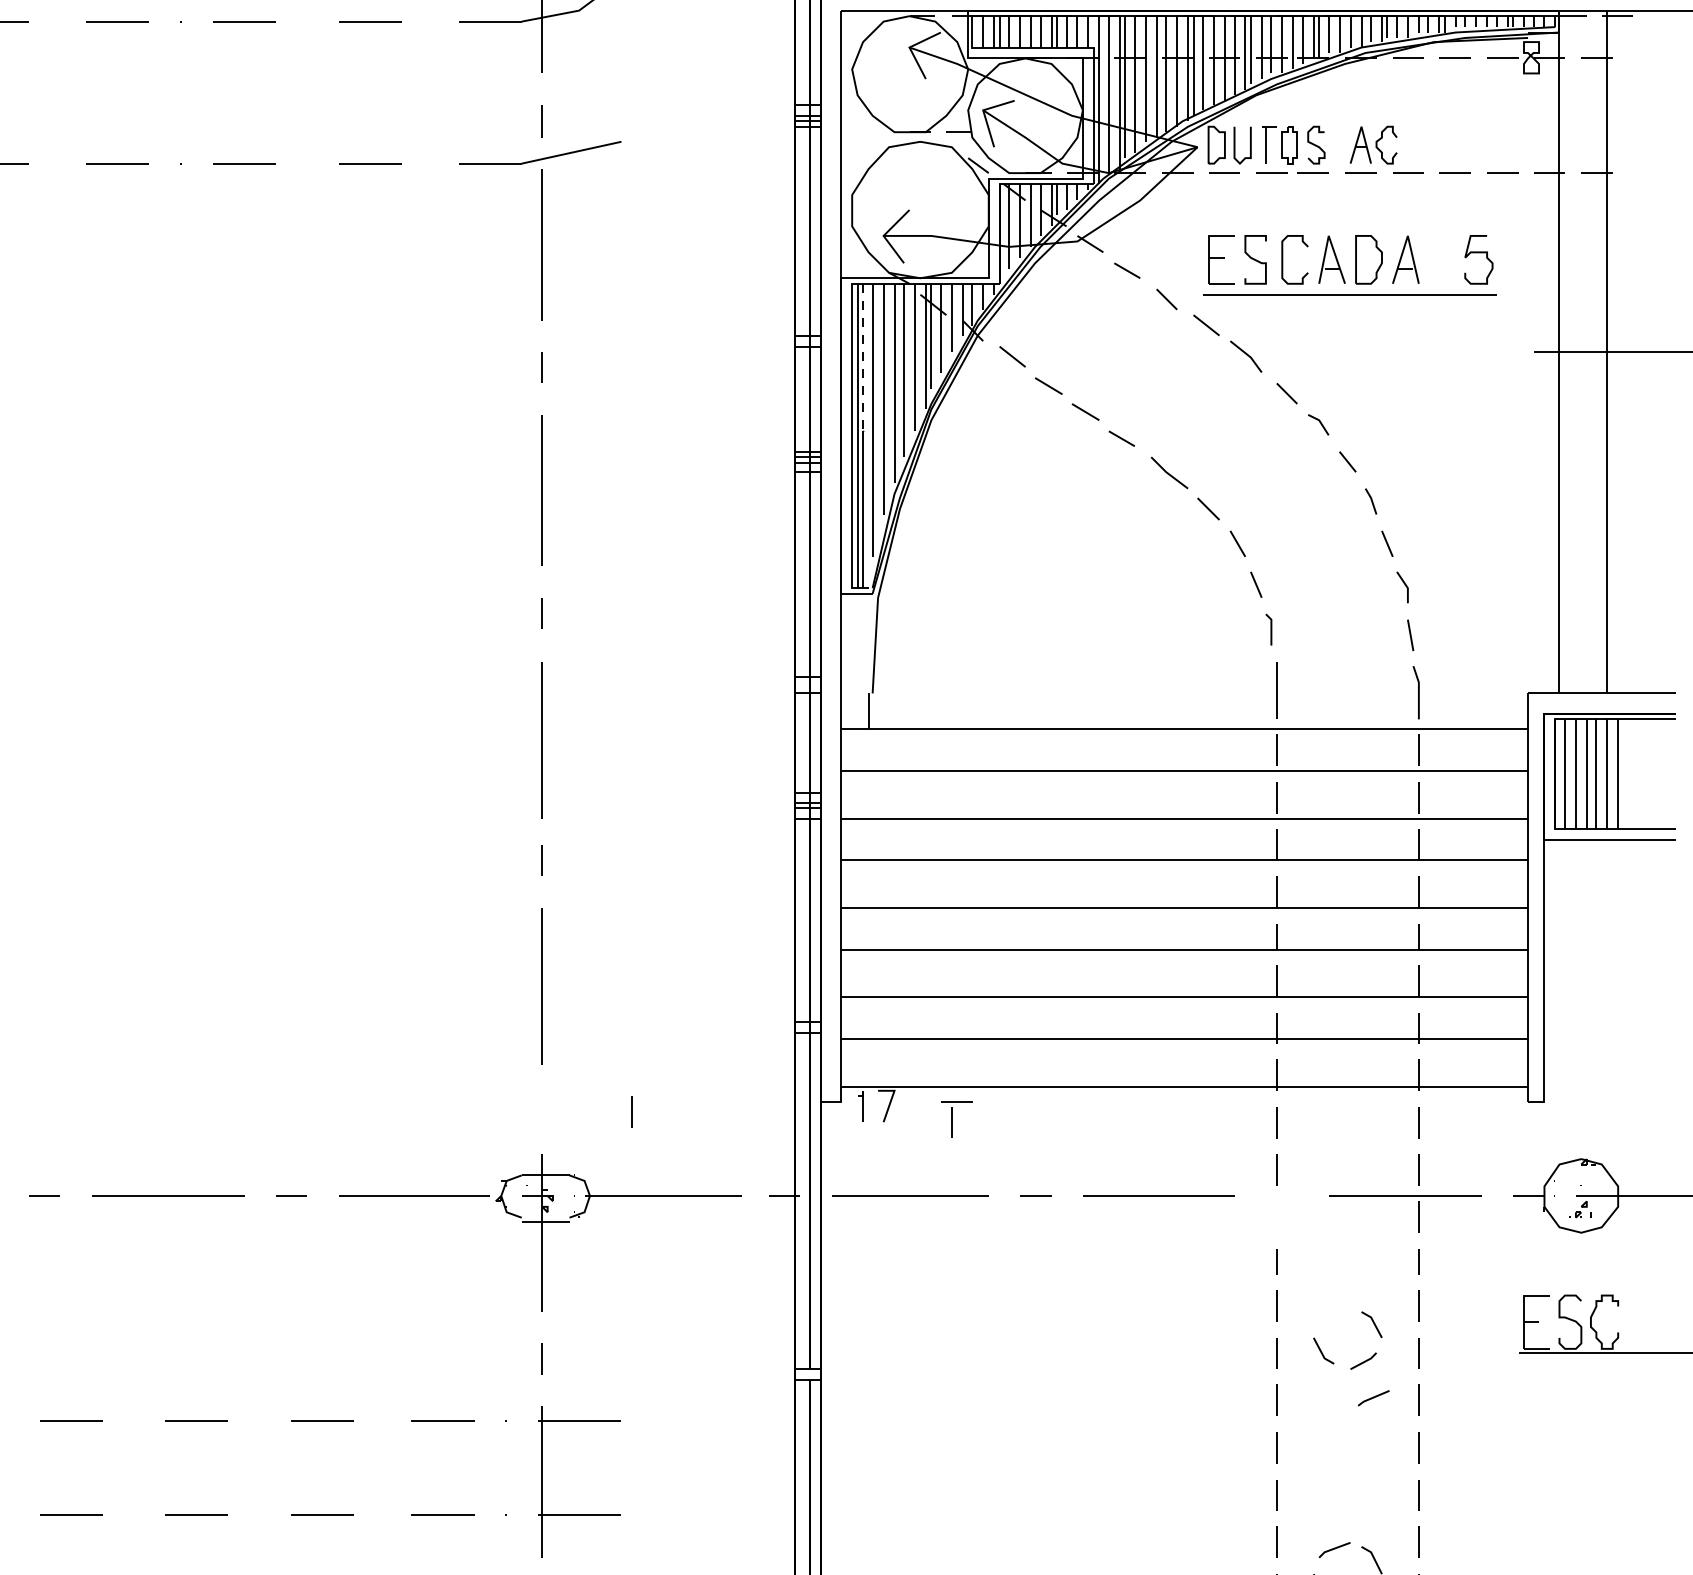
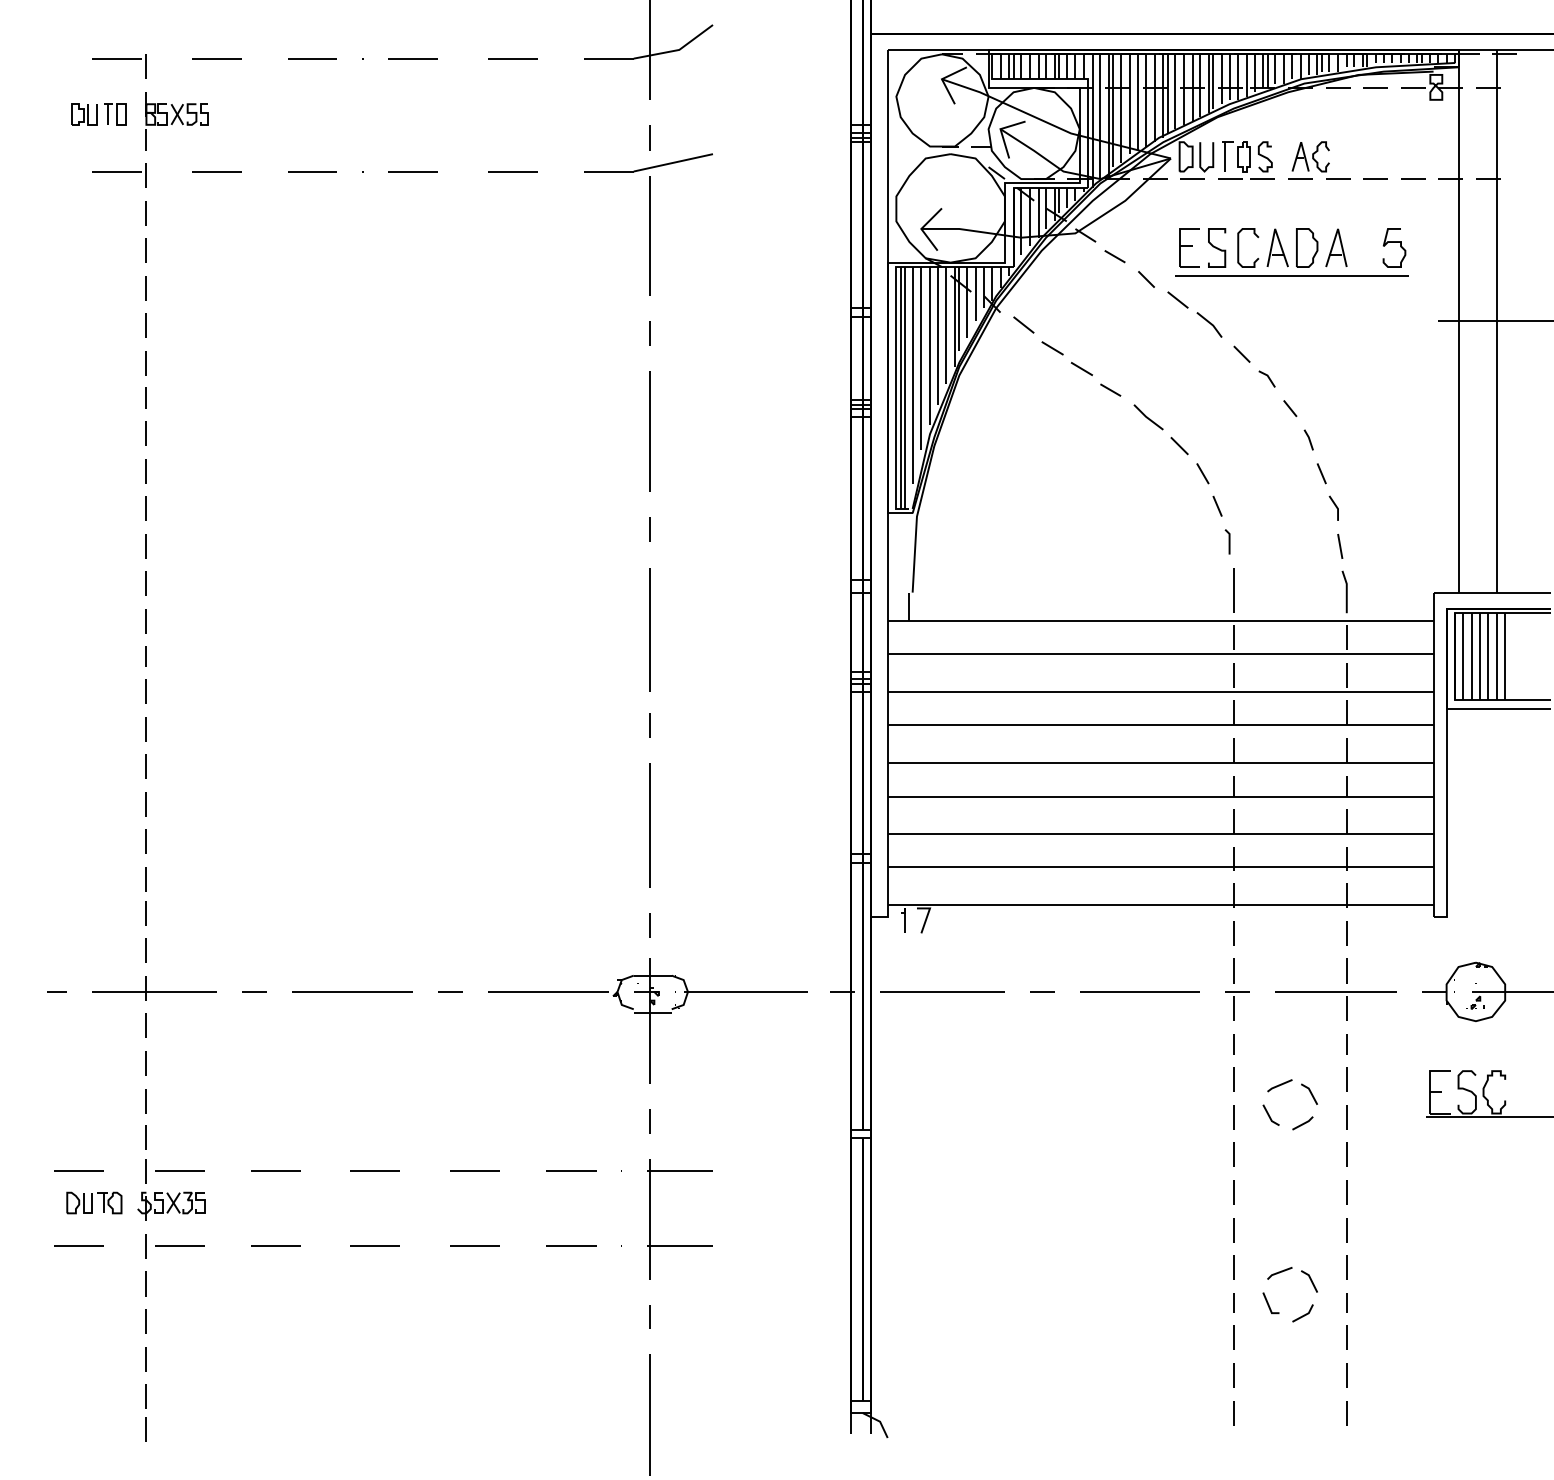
line: (863, 358) -> (905, 326), dashed -> solid
line: (630, 1112) -> (649, 925), moved
part: (956, 1118) -> (1237, 1005), moved
line: (1373, 1397) -> (1279, 1085), moved

